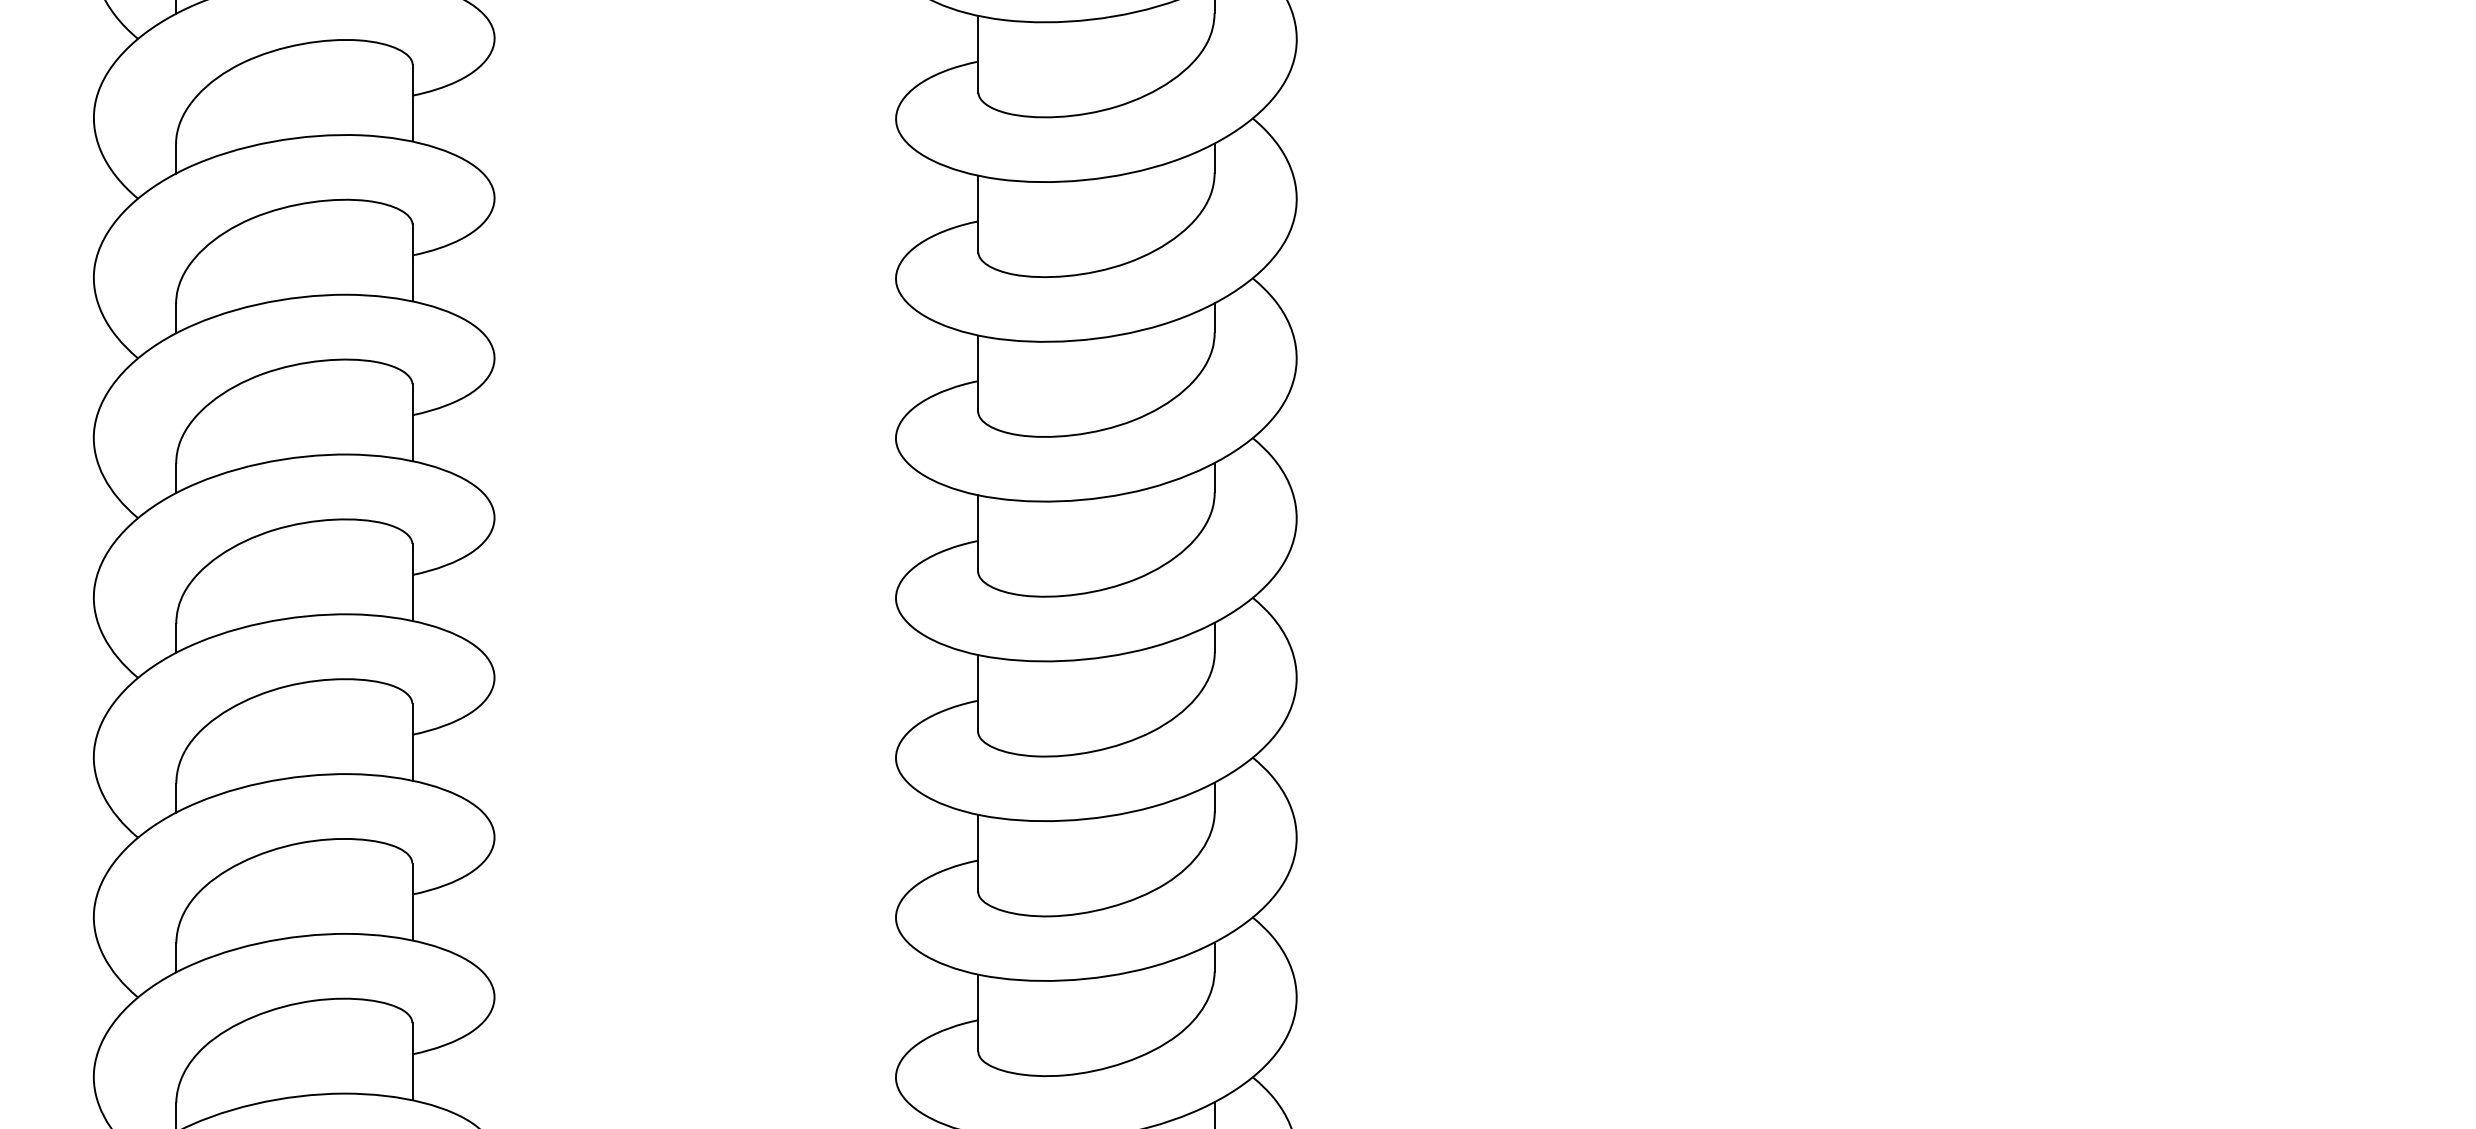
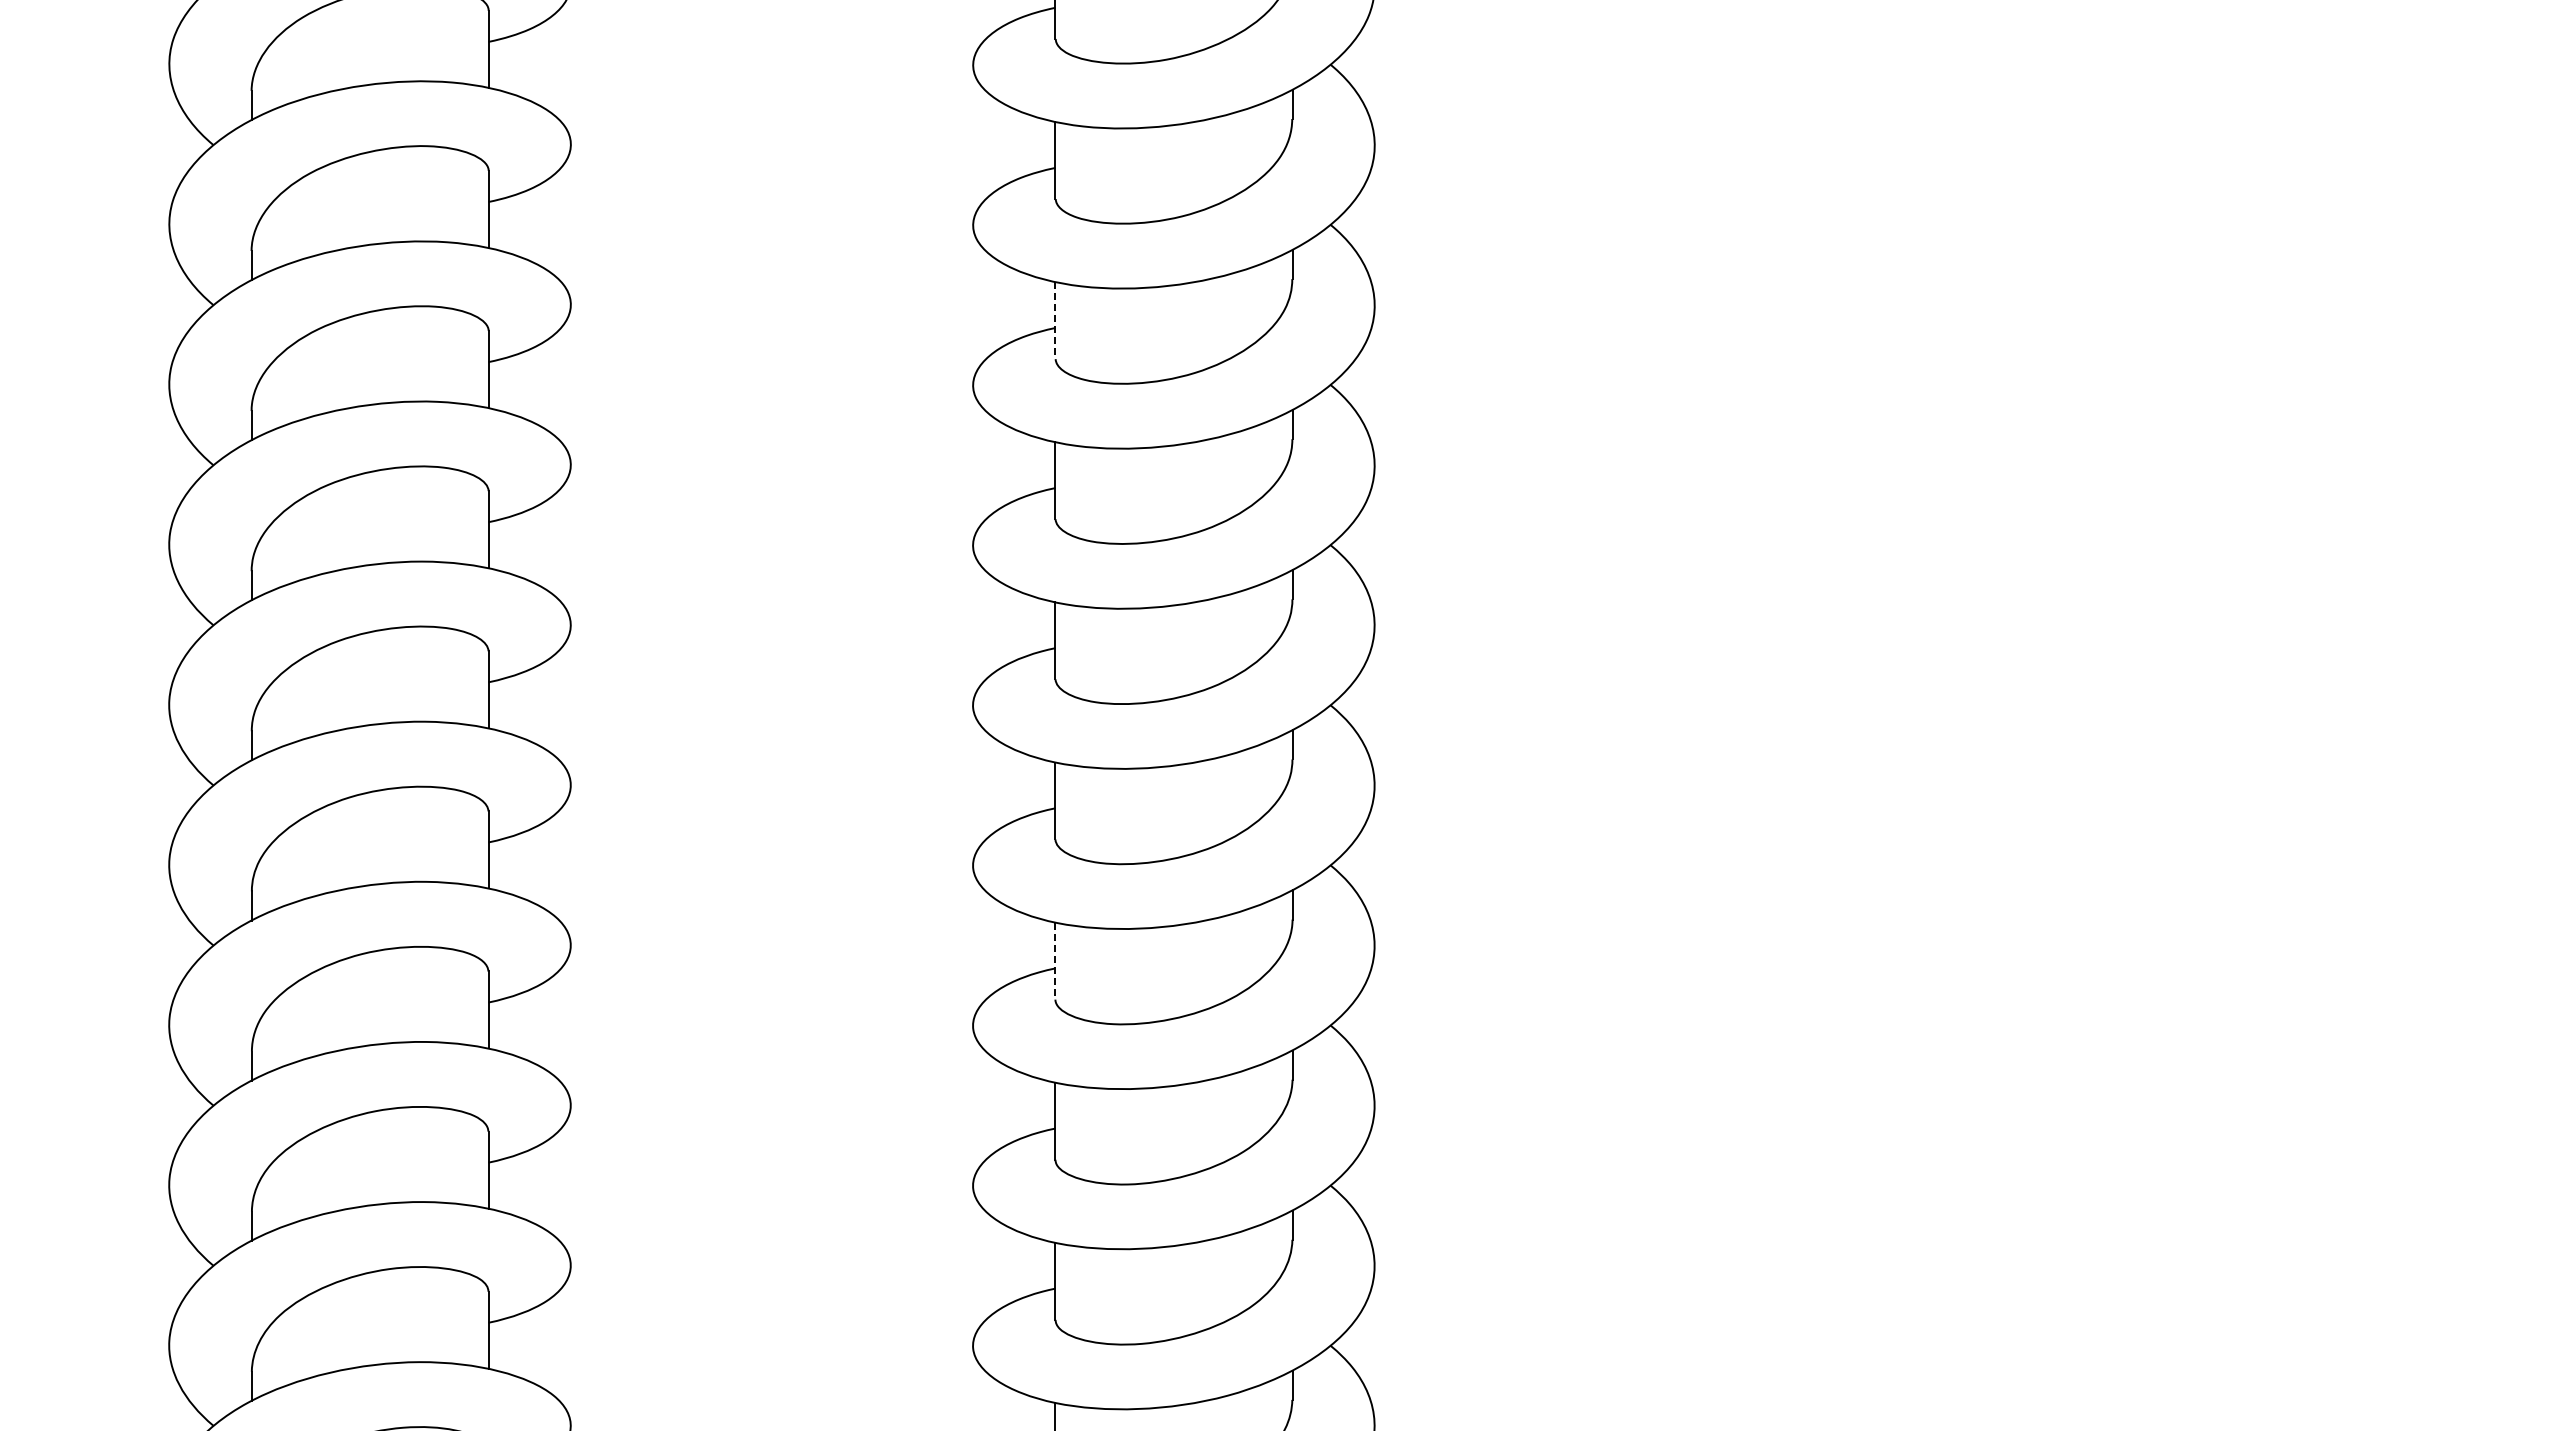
line: (978, 55) -> (1055, 321), solid -> dashed
line: (978, 693) -> (1055, 961), solid -> dashed

